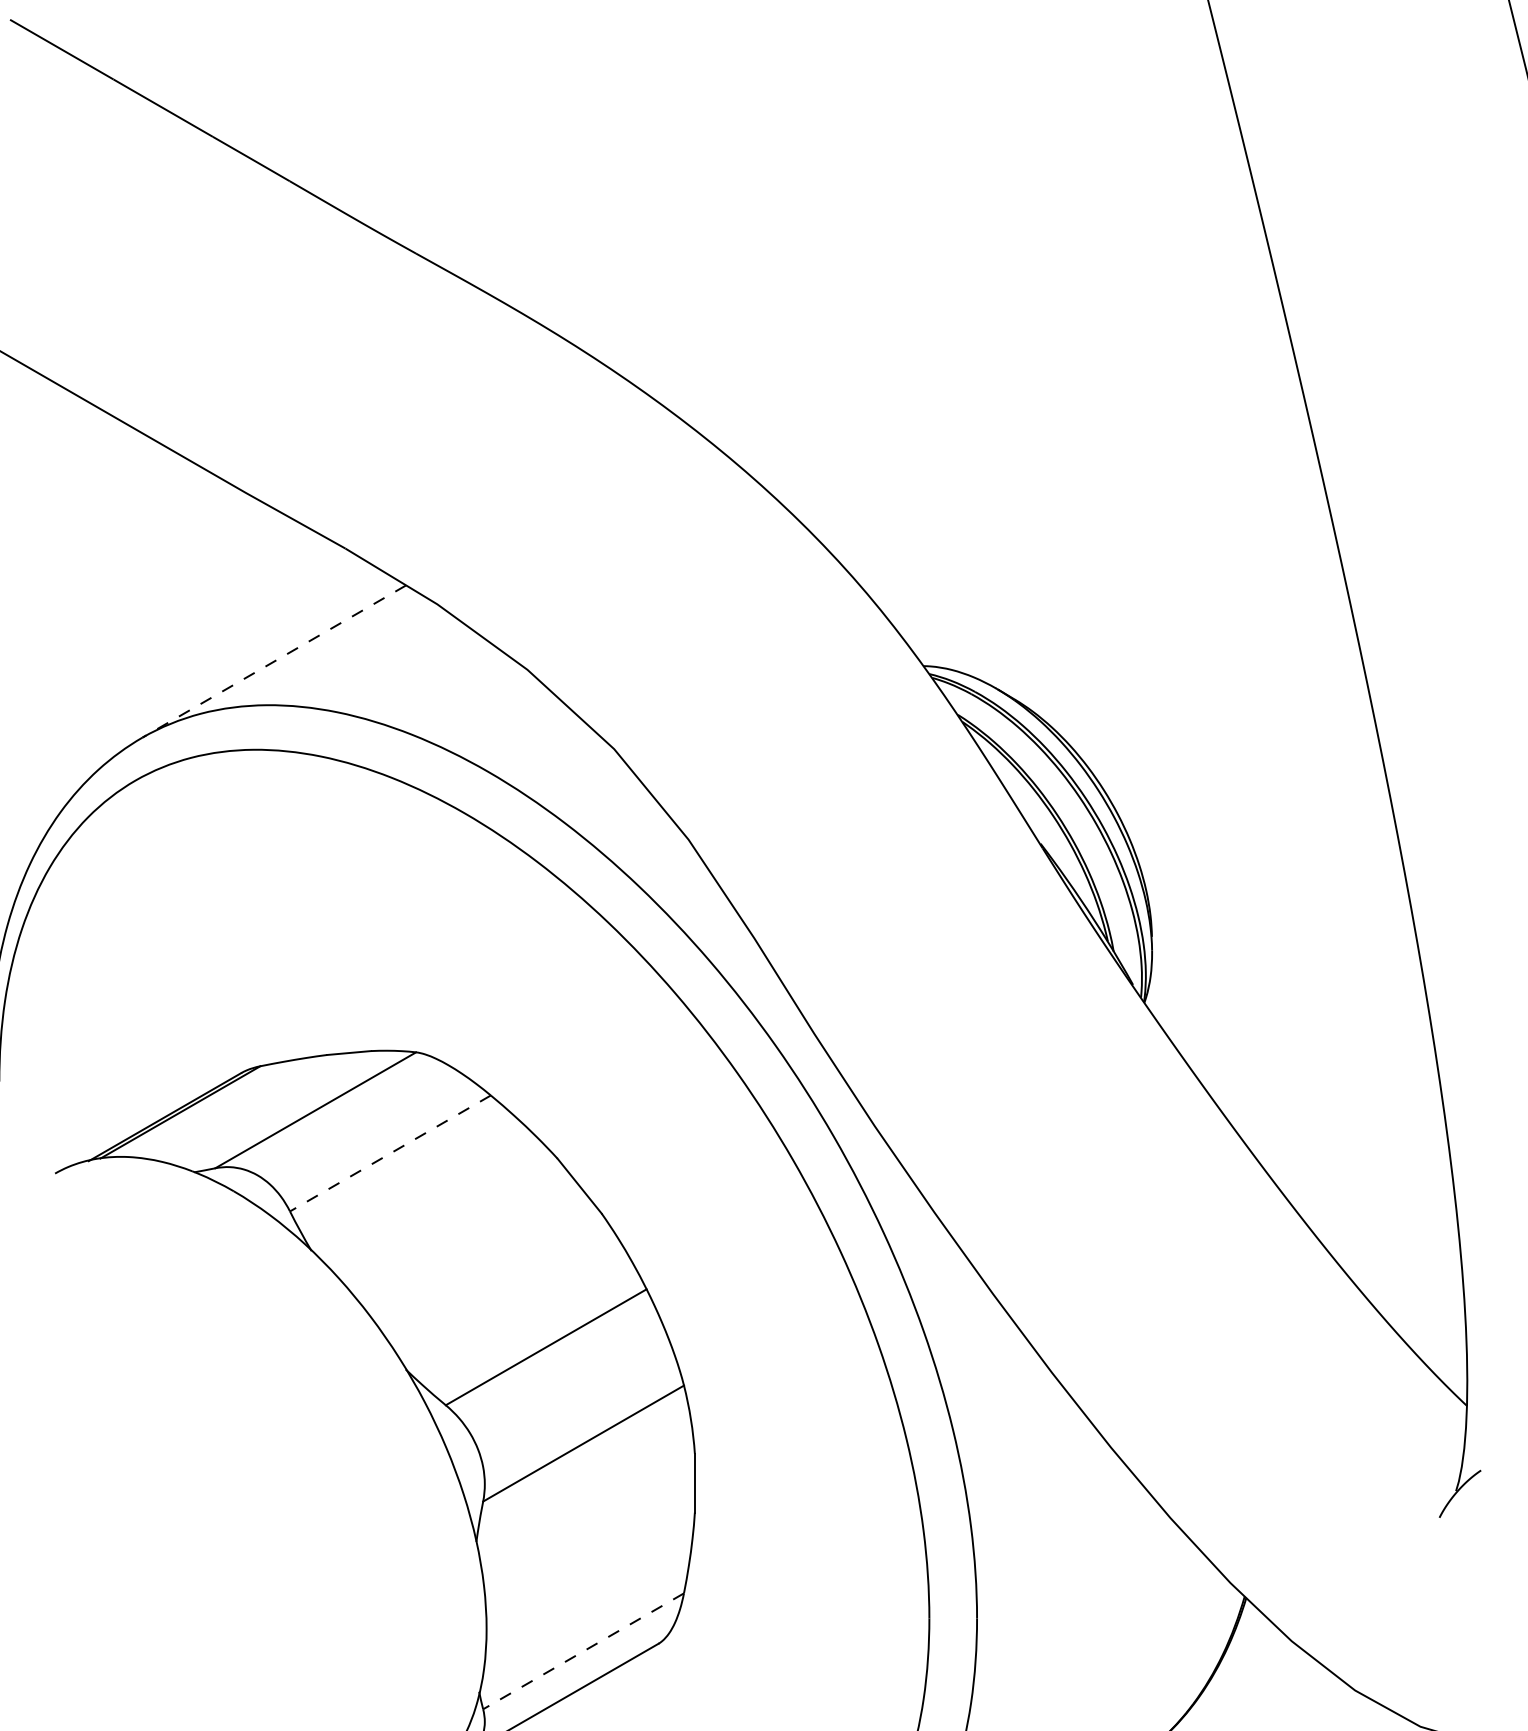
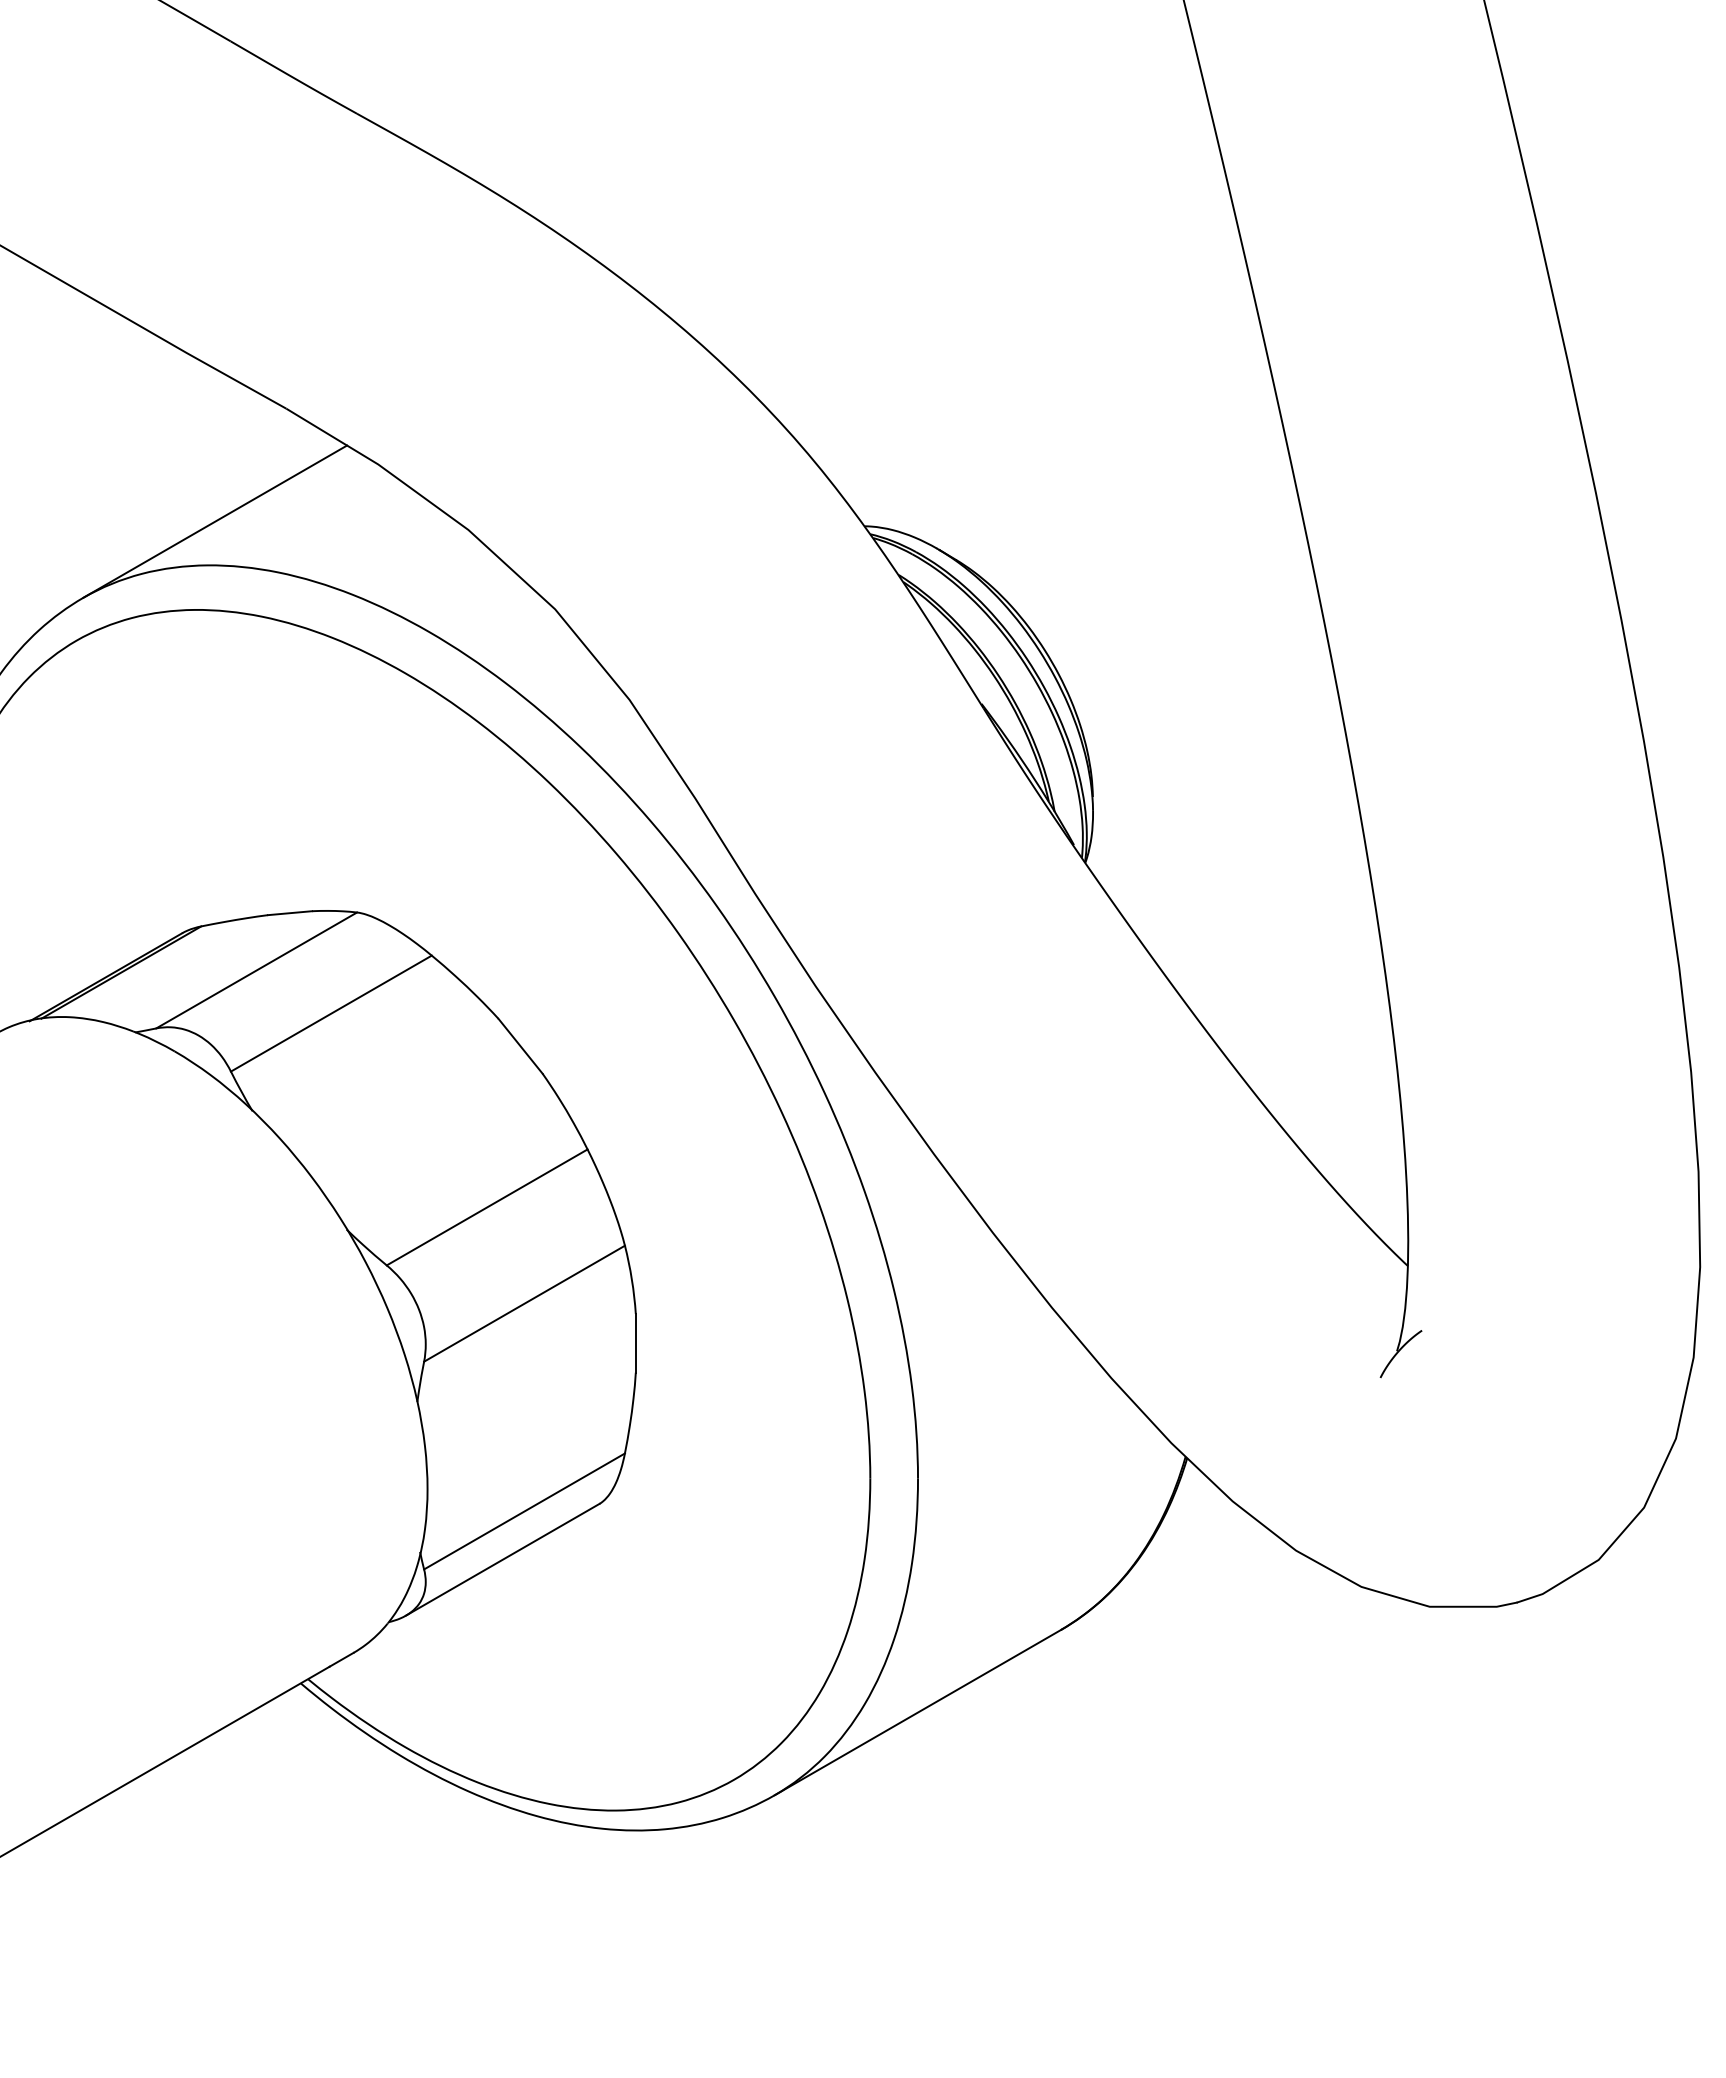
line: (273, 661) -> (214, 521), dashed -> solid
line: (390, 1153) -> (331, 1013), dashed -> solid
line: (583, 1651) -> (524, 1511), dashed -> solid

